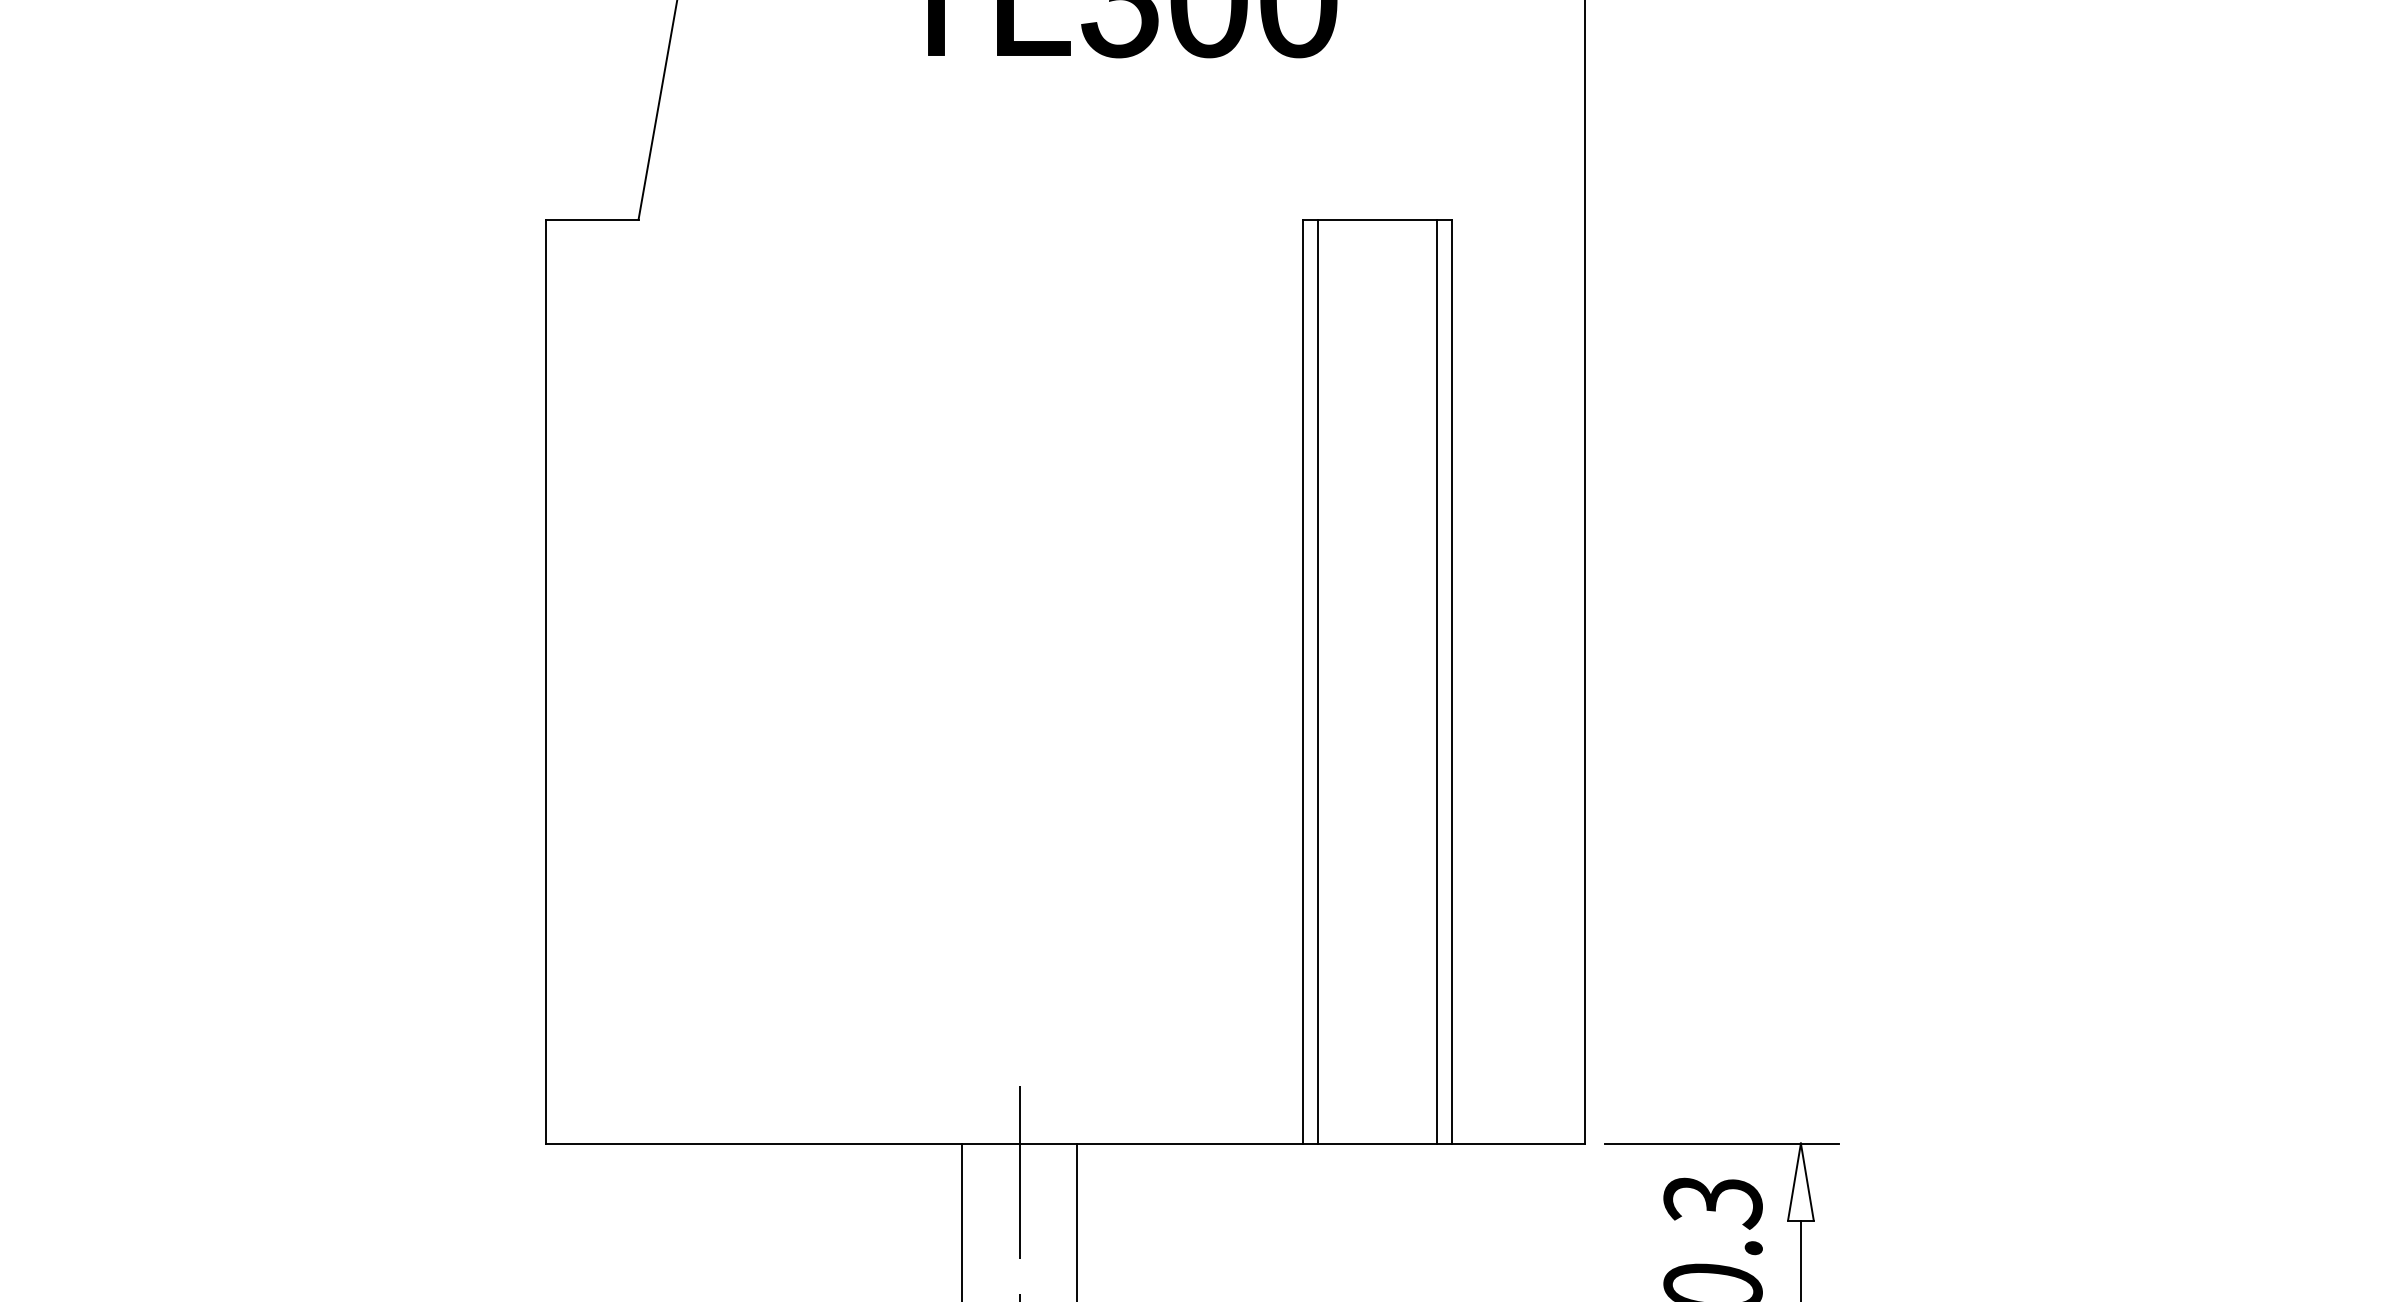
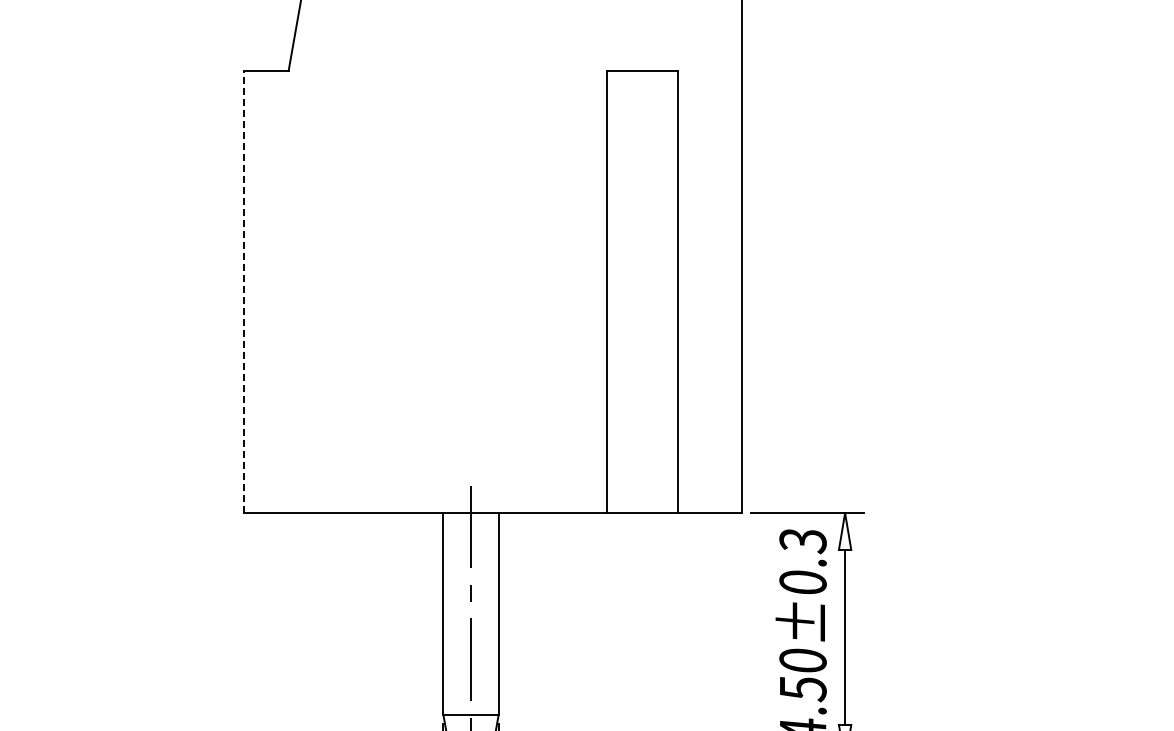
line: (546, 680) -> (244, 291), solid -> dashed
line: (1319, 680) -> (614, 291), removed
line: (1436, 680) -> (670, 291), removed

